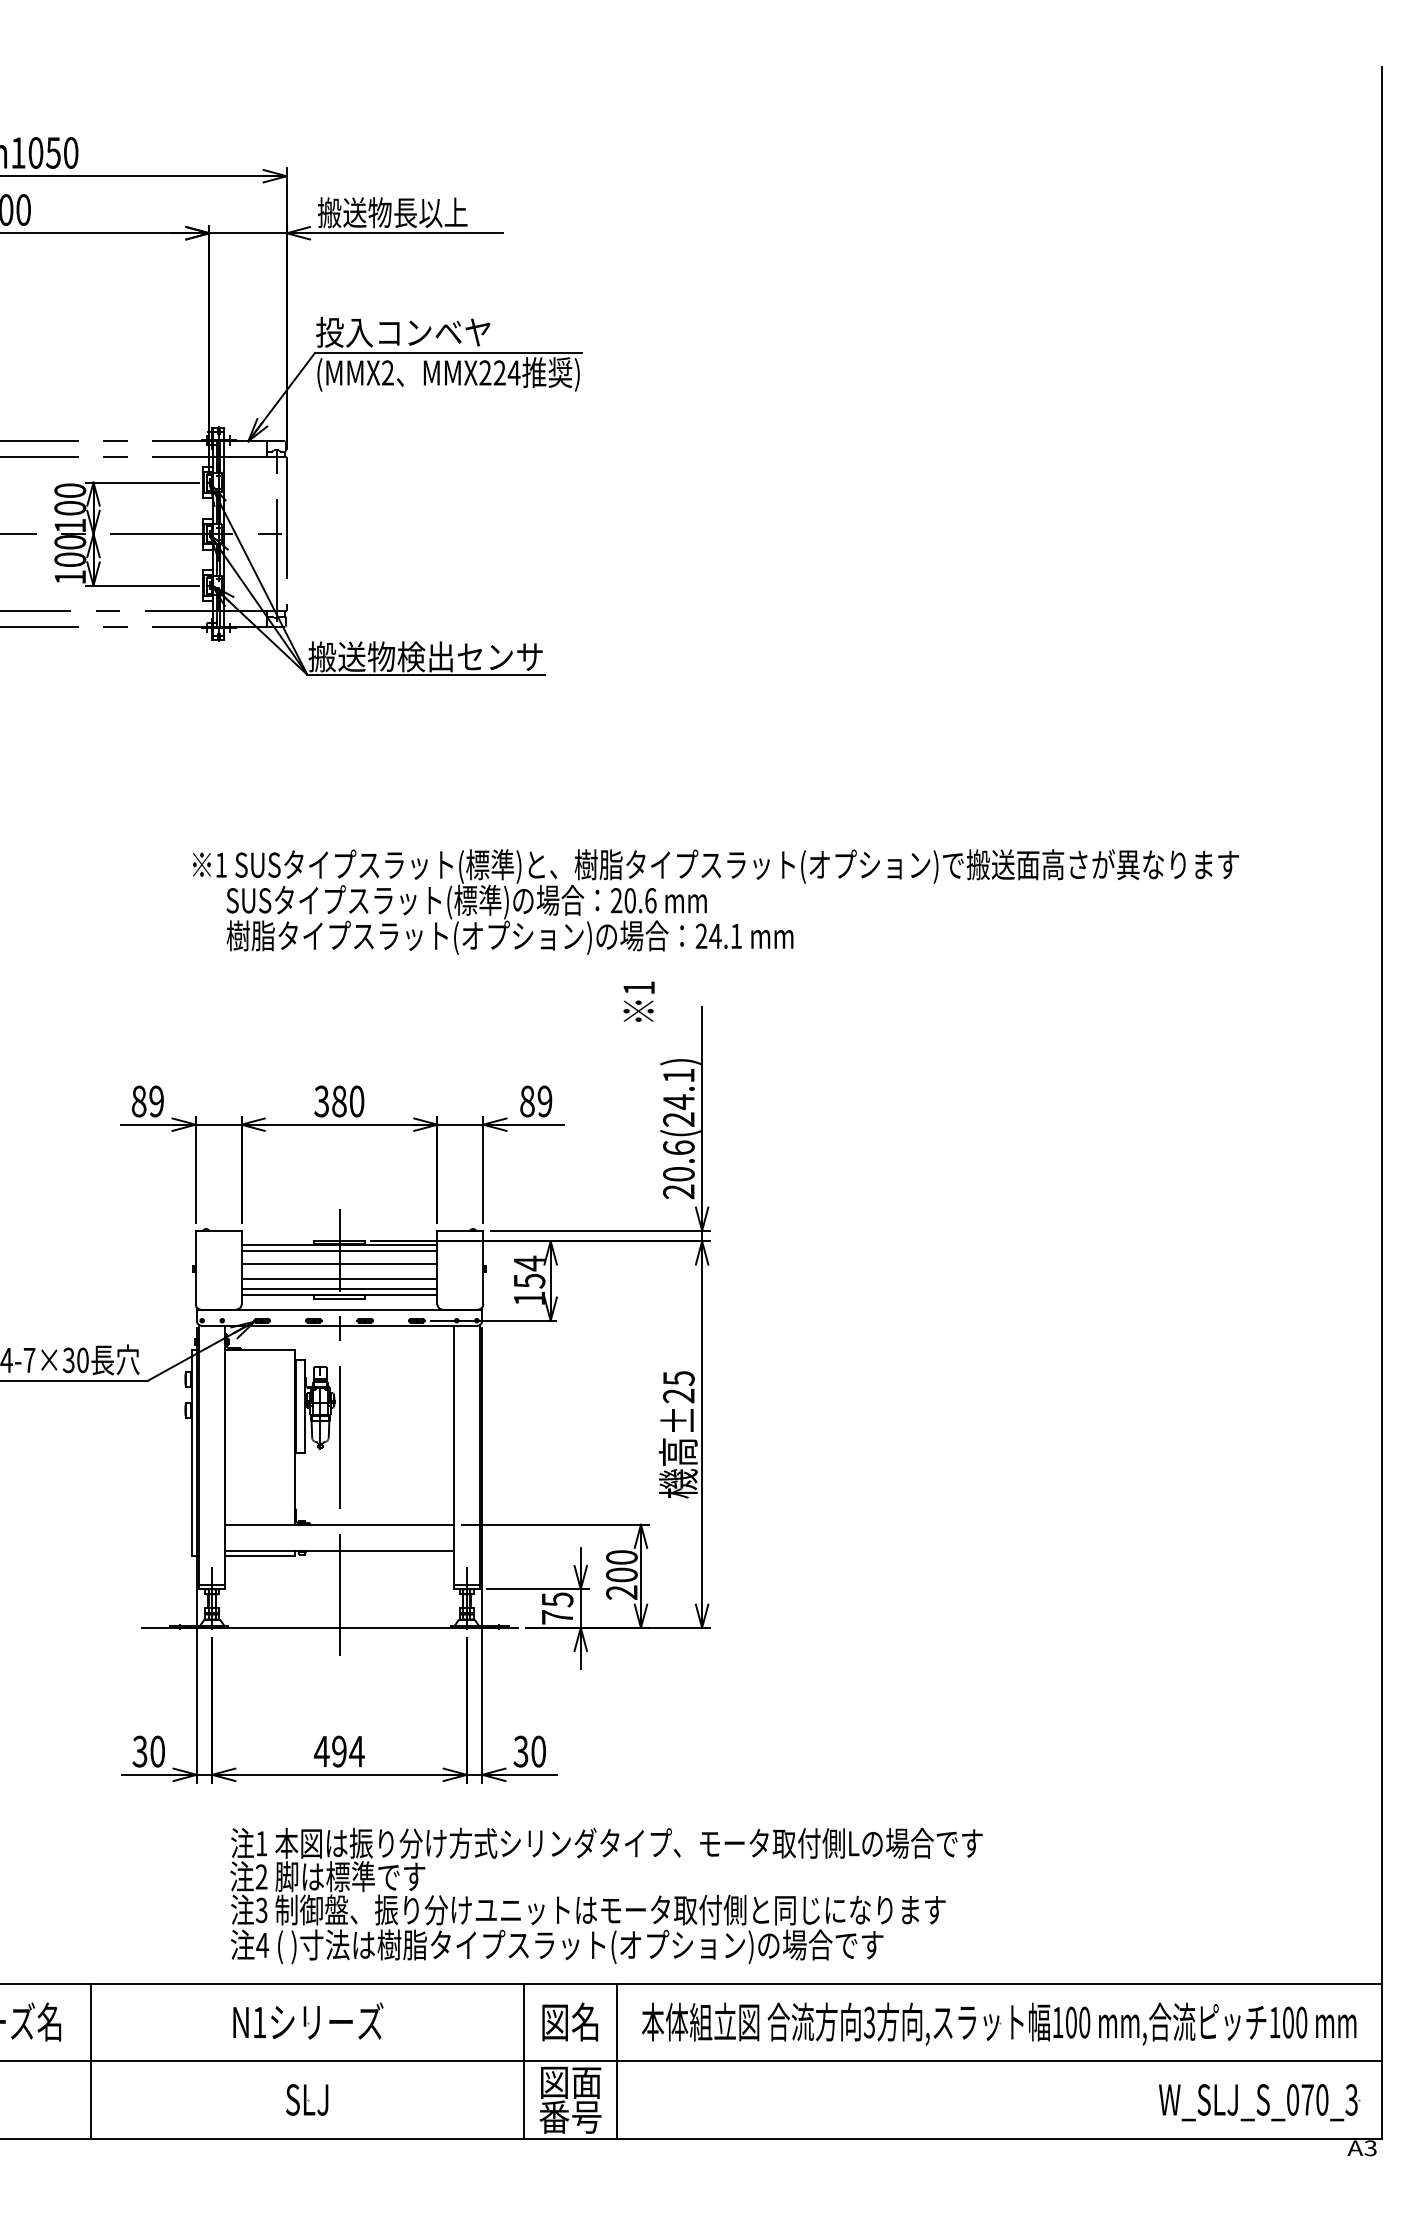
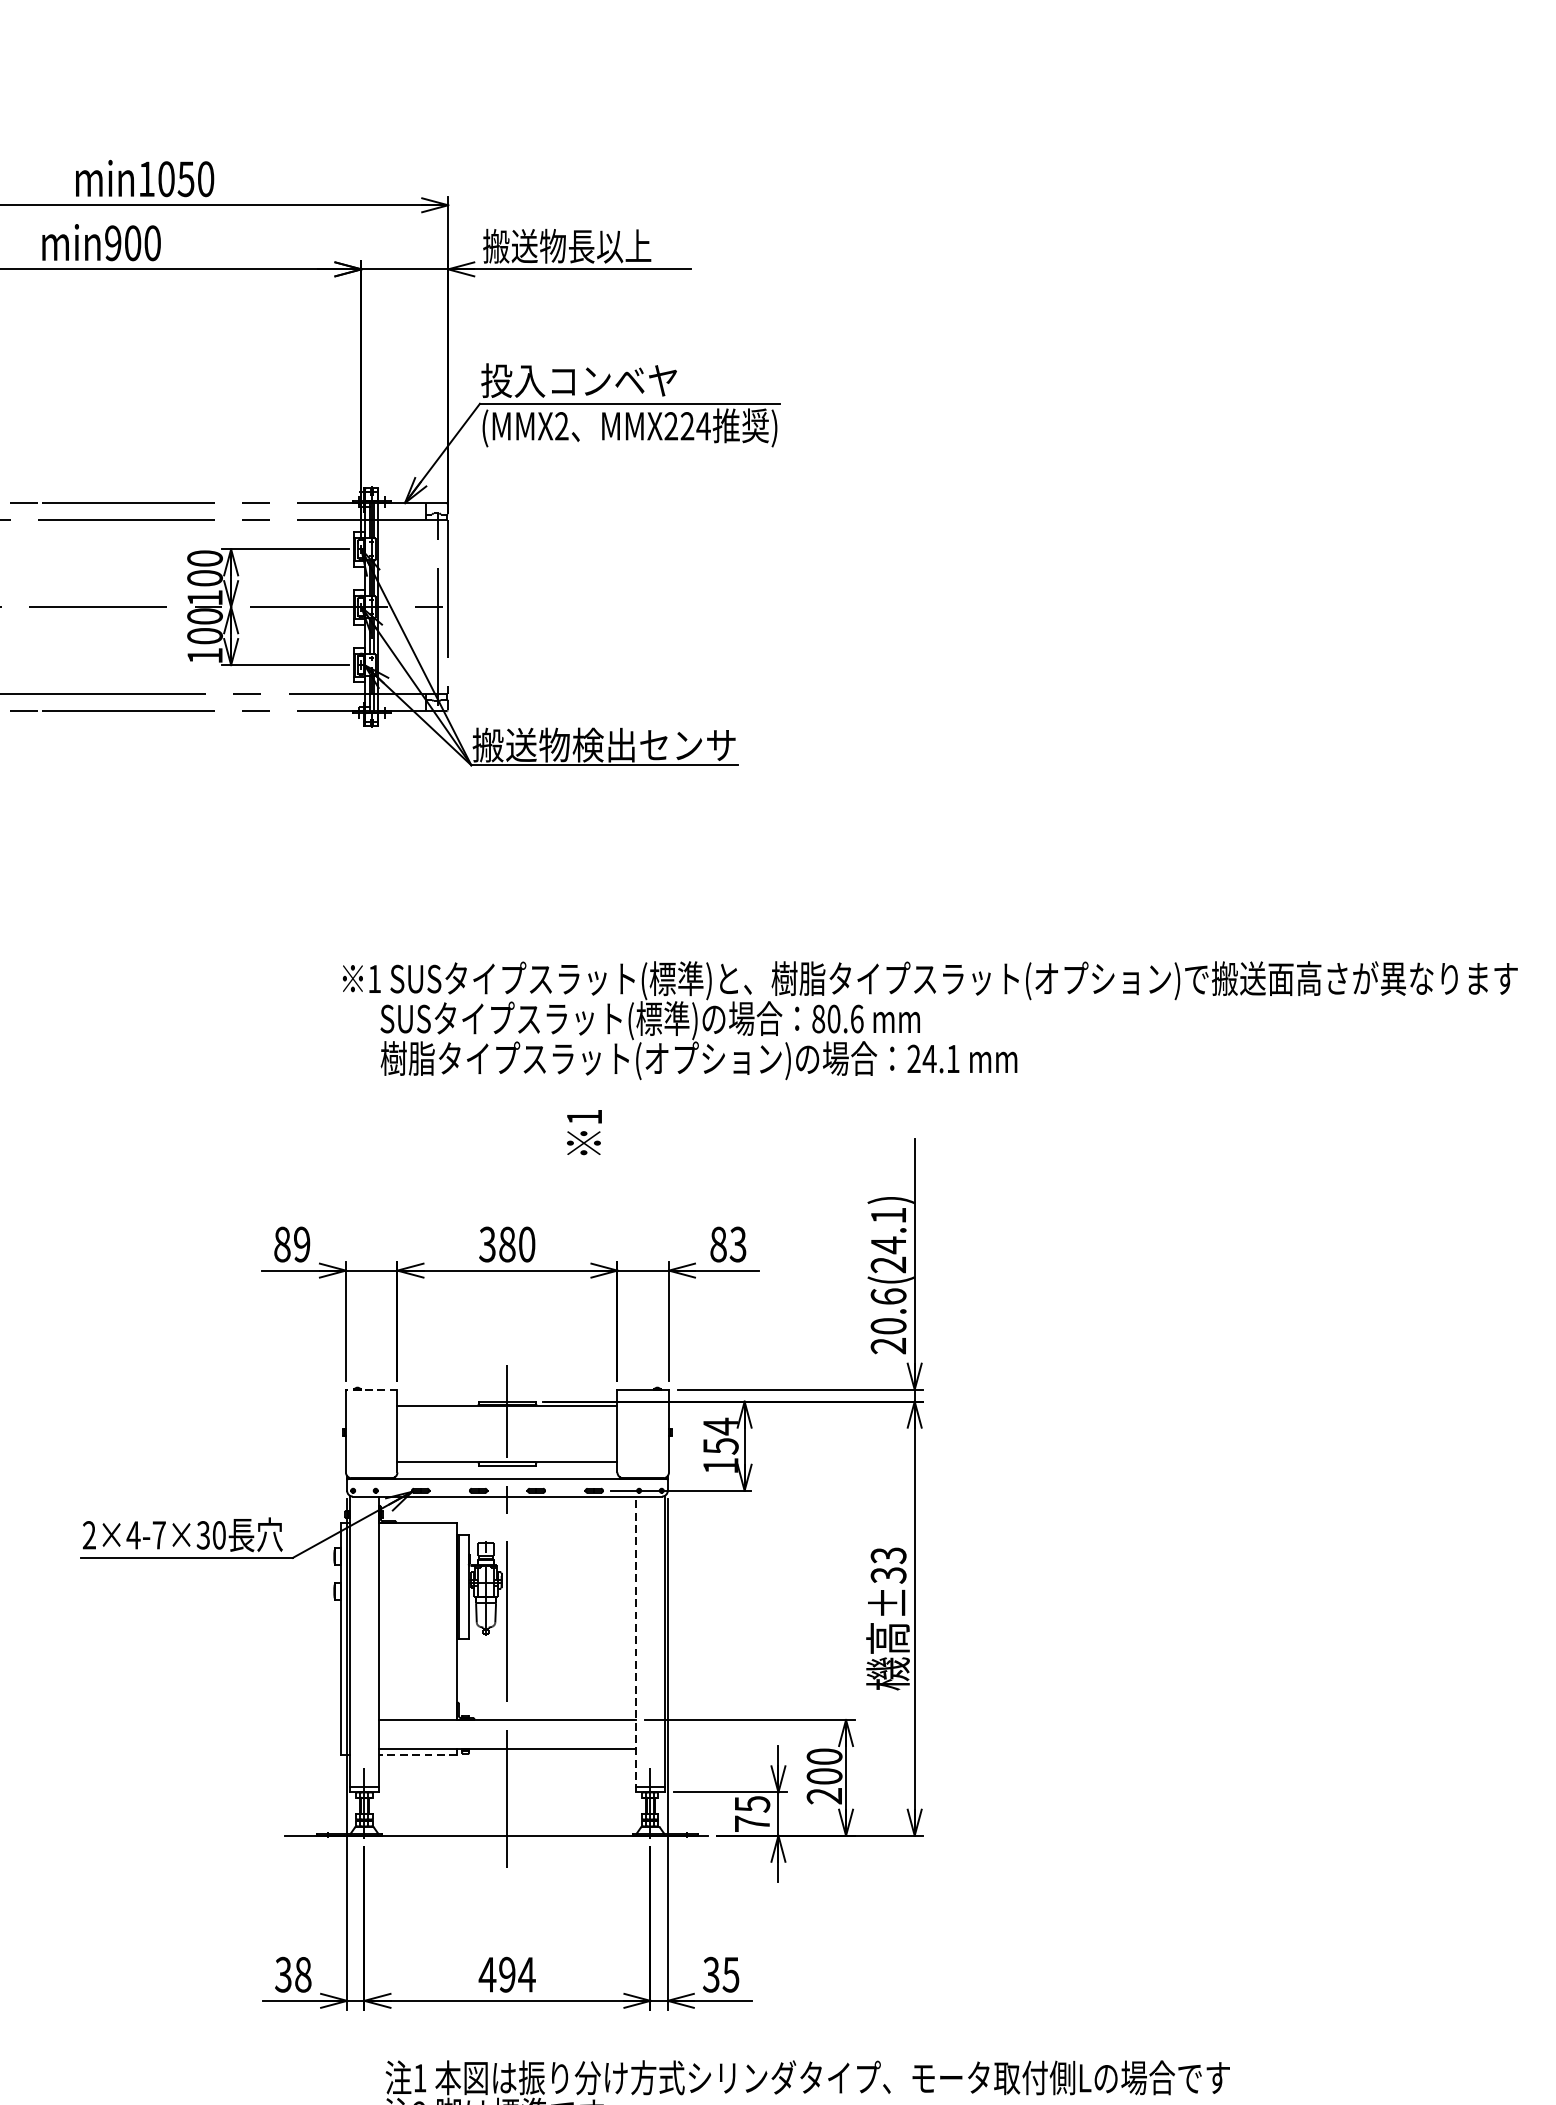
text: (616, 900) -> (818, 1018), 20.6 -> 80.6
text: (638, 1001) -> (583, 1132), moved
text: (544, 1101) -> (737, 1244), 89 -> 83
line: (218, 1230) -> (371, 1389), solid -> dashed
line: (339, 1251) -> (507, 1413), removed
line: (339, 1263) -> (507, 1426), removed
line: (339, 1279) -> (507, 1444), removed
line: (339, 1288) -> (507, 1454), removed
text: (678, 1387) -> (888, 1565), ±25 -> ±33
line: (453, 1457) -> (635, 1644), solid -> dashed
line: (259, 1555) -> (417, 1754), solid -> dashed
text: (157, 1751) -> (303, 1974), 30 -> 38
text: (538, 1751) -> (730, 1974), 30 -> 35

